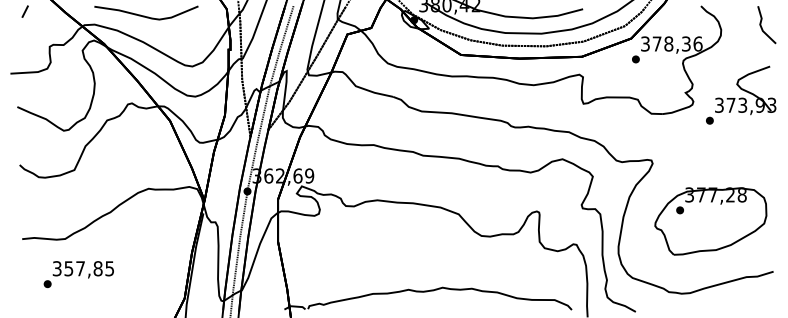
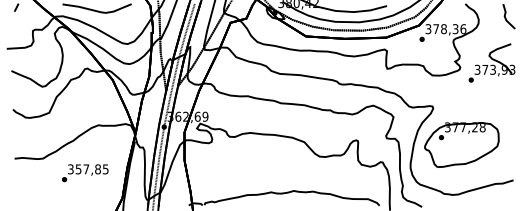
part: (710, 220) -> (461, 144), moved
text: (79, 274) -> (85, 173), moved

